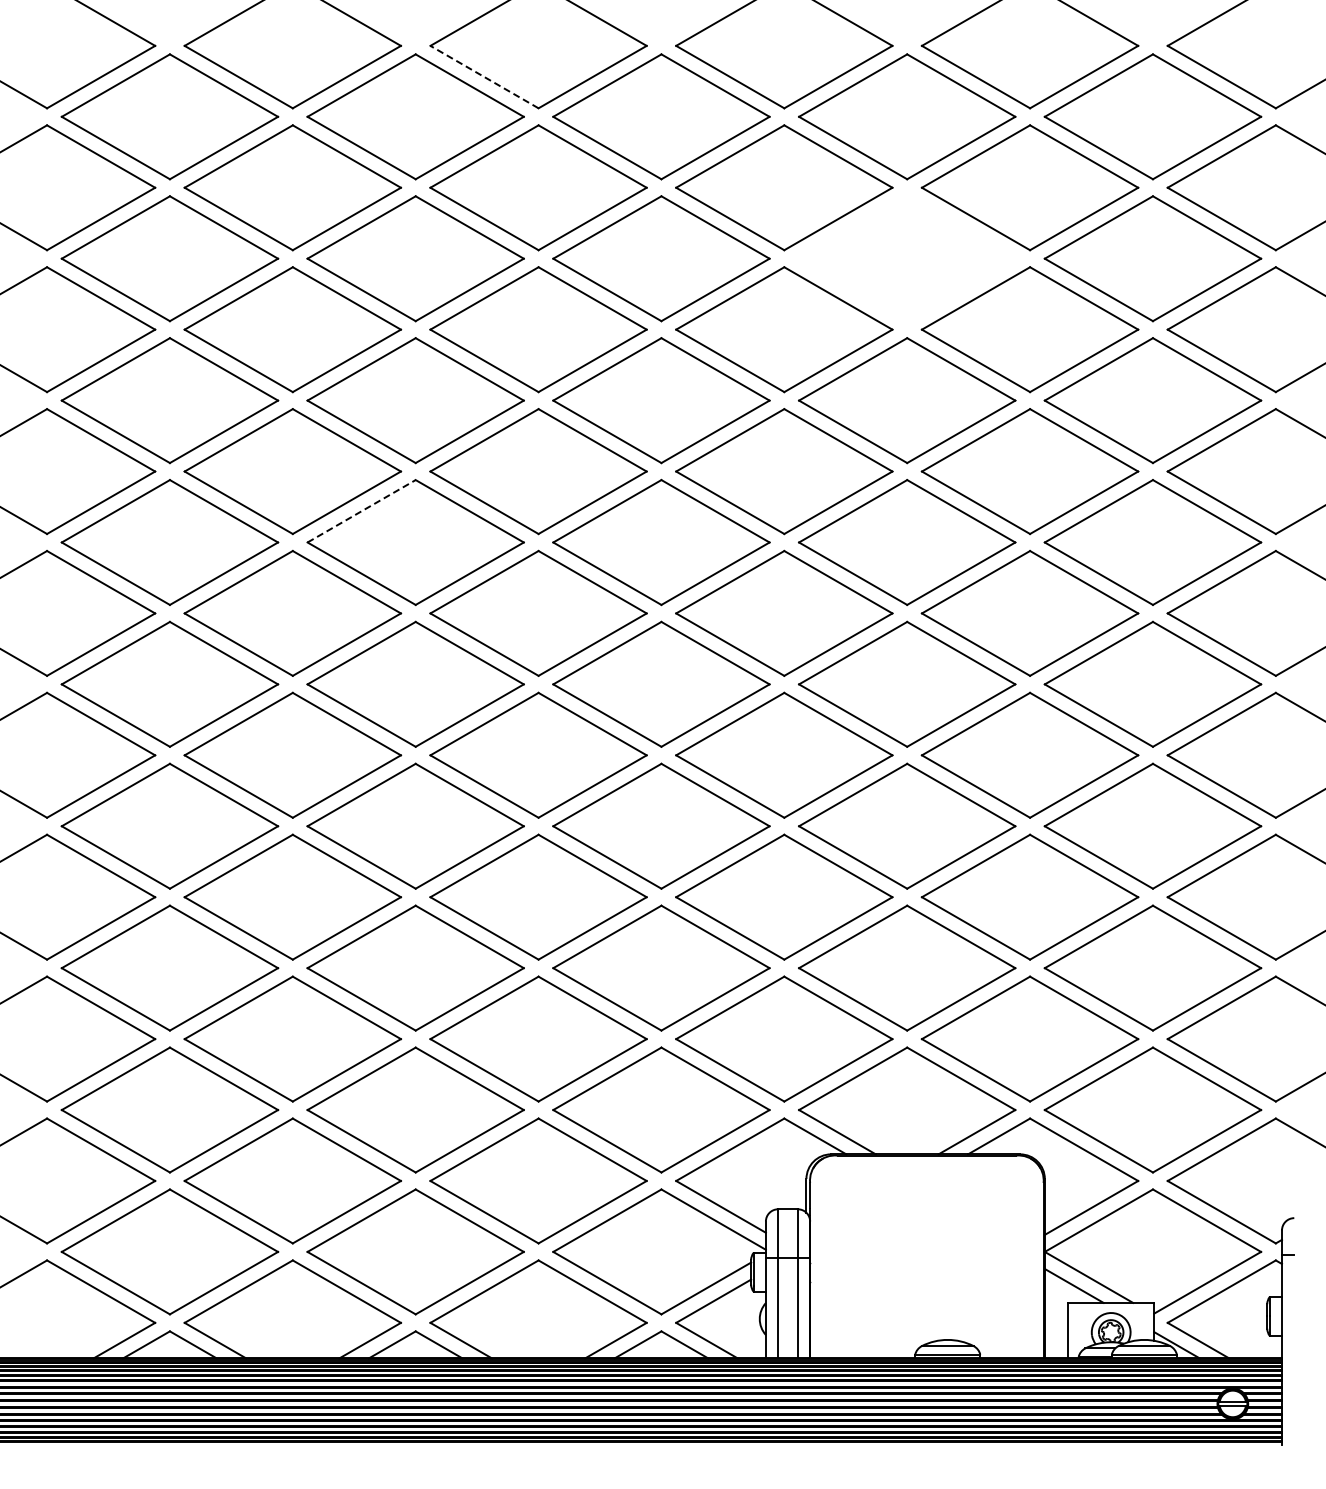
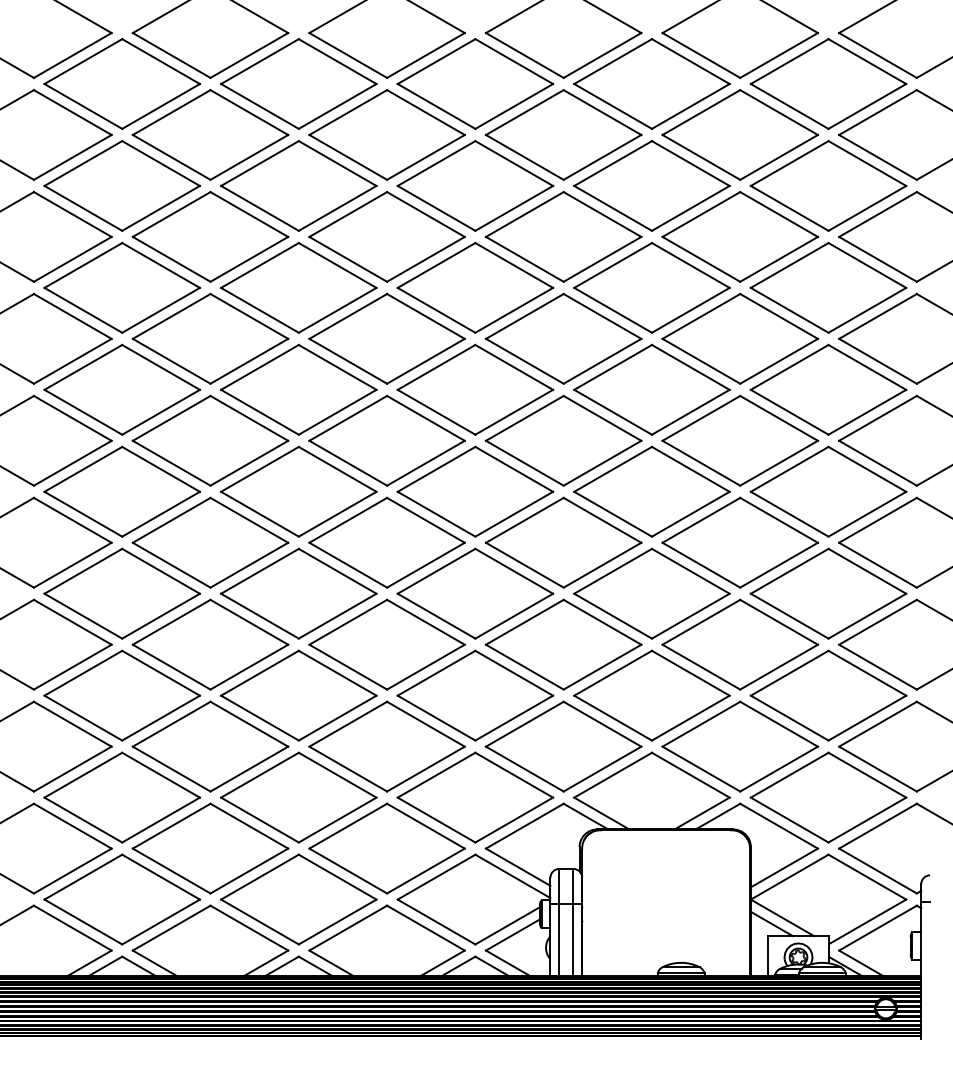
line: (484, 76) -> (348, 55), dashed -> solid
part: (907, 258) -> (652, 185), added
line: (362, 511) -> (260, 367), dashed -> solid

